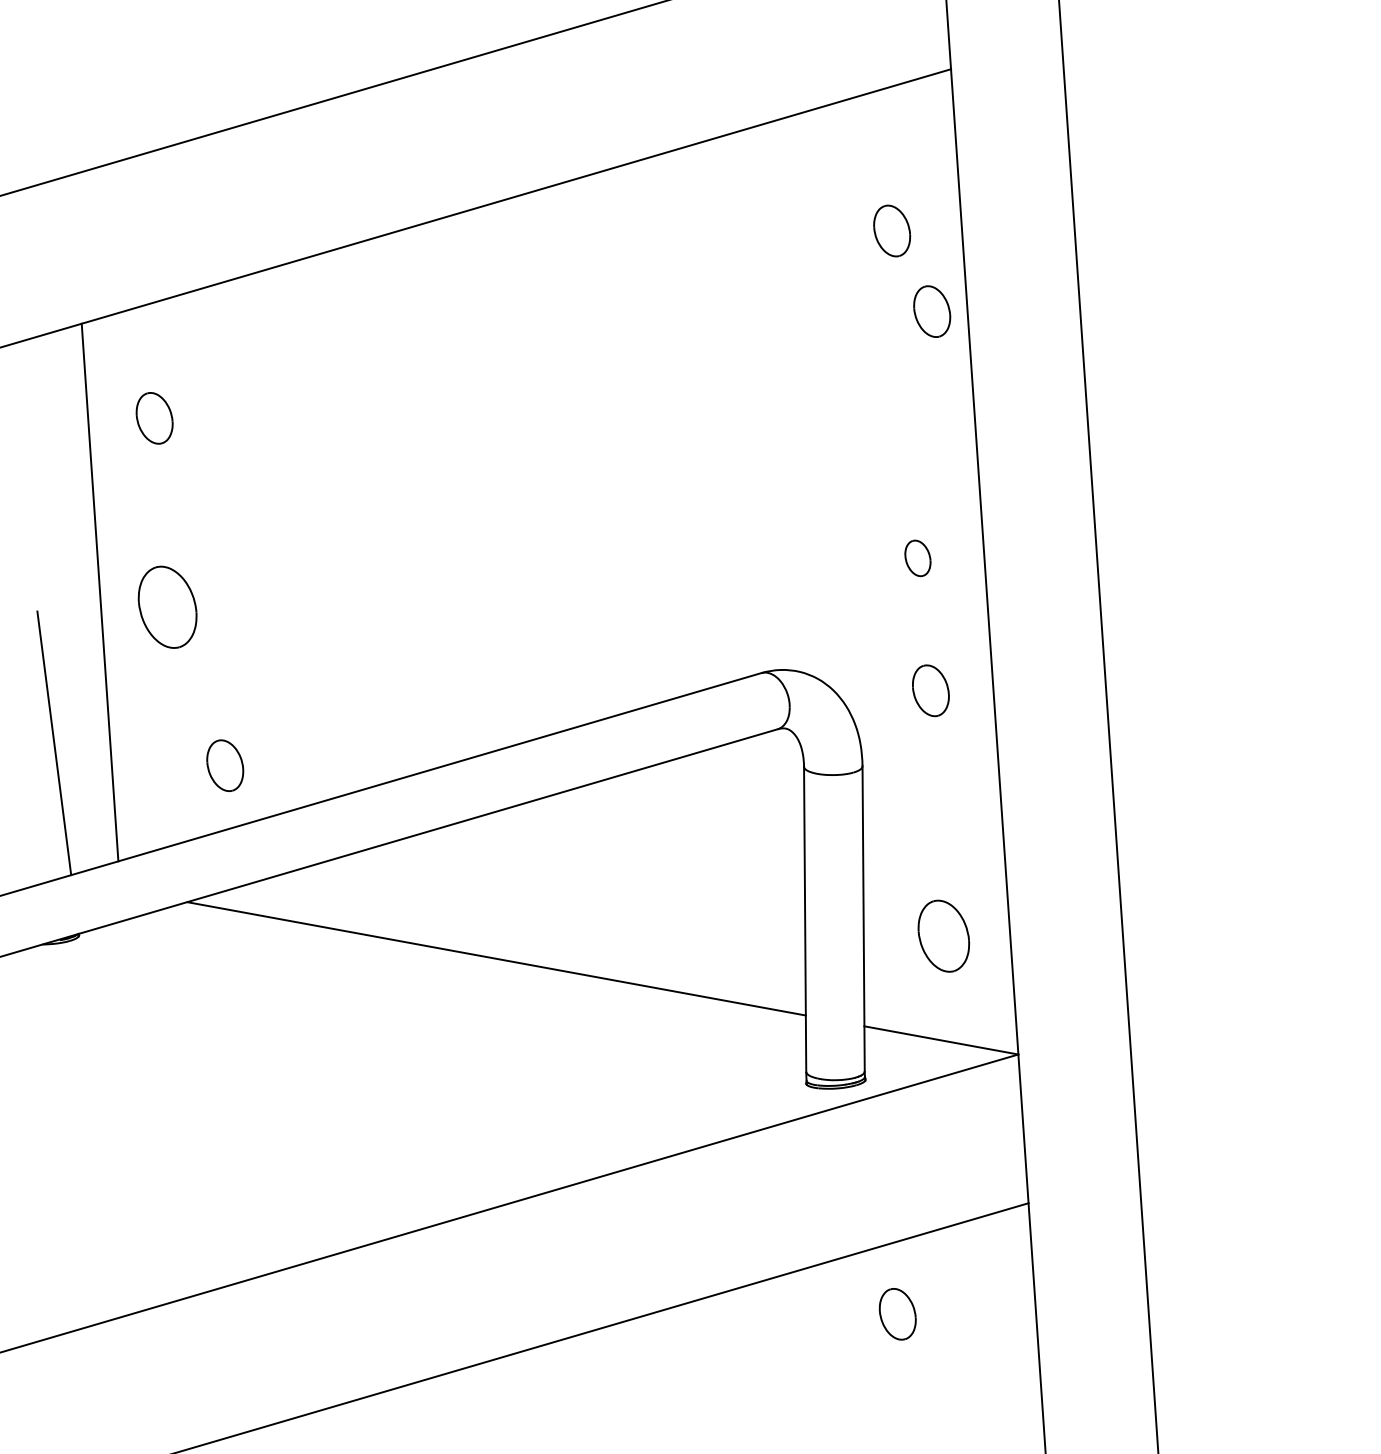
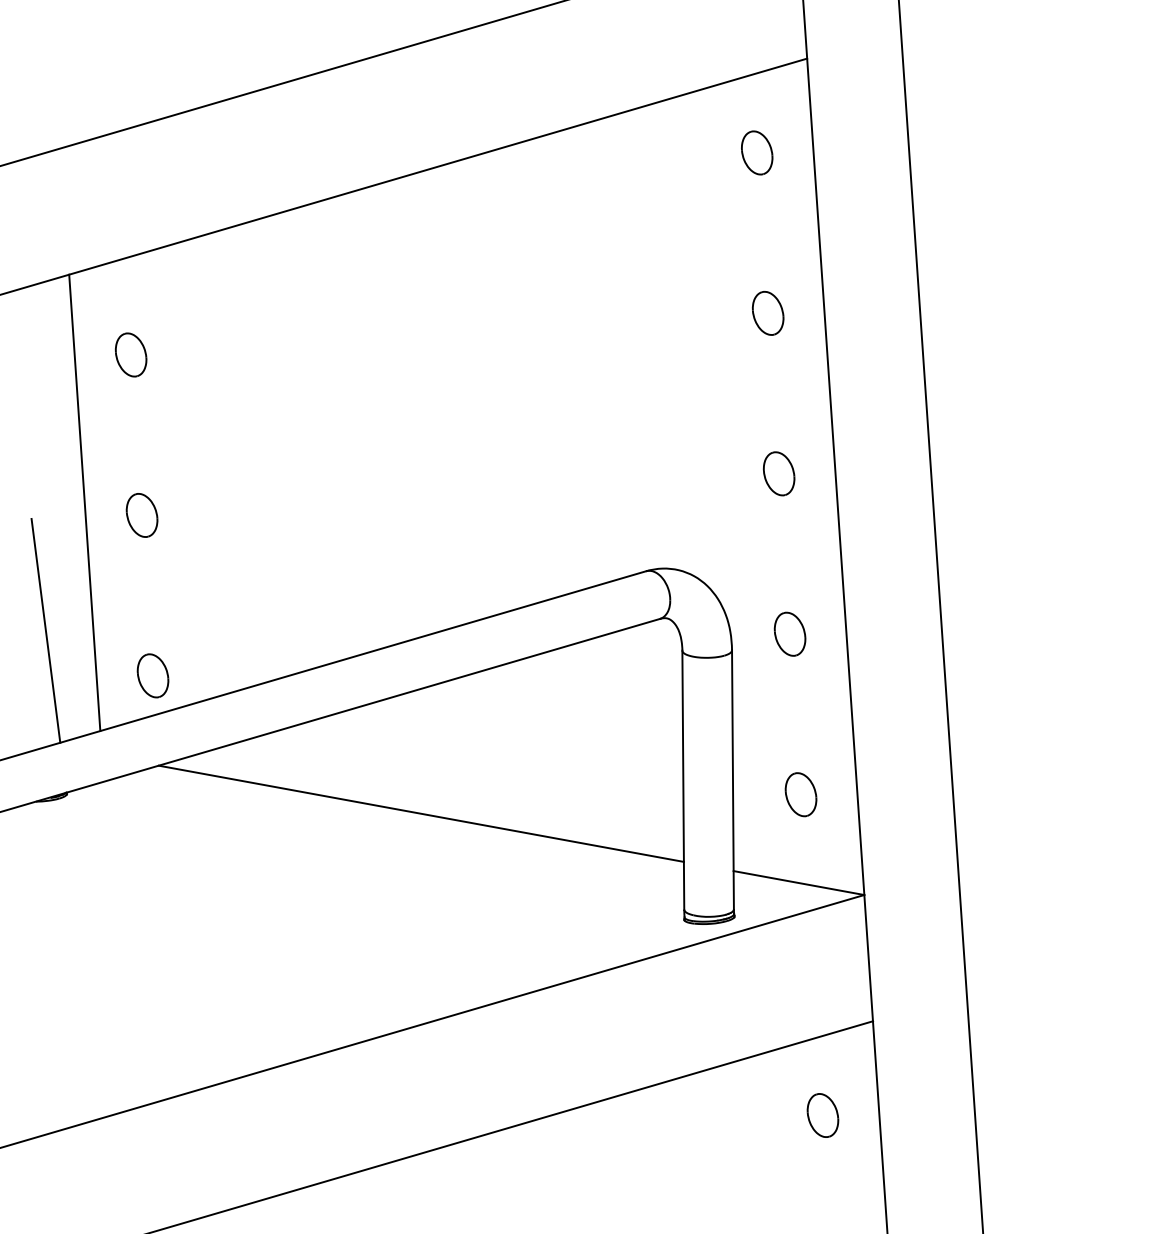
part: (892, 230) -> (757, 152), moved
part: (931, 311) -> (767, 313), moved
part: (917, 557) -> (778, 473), size x1.43
part: (166, 607) -> (141, 515), size x0.62
part: (930, 689) -> (789, 633), moved
part: (224, 765) -> (152, 675), moved
part: (943, 936) -> (800, 794), size x0.71
part: (897, 1314) -> (822, 1115), moved

